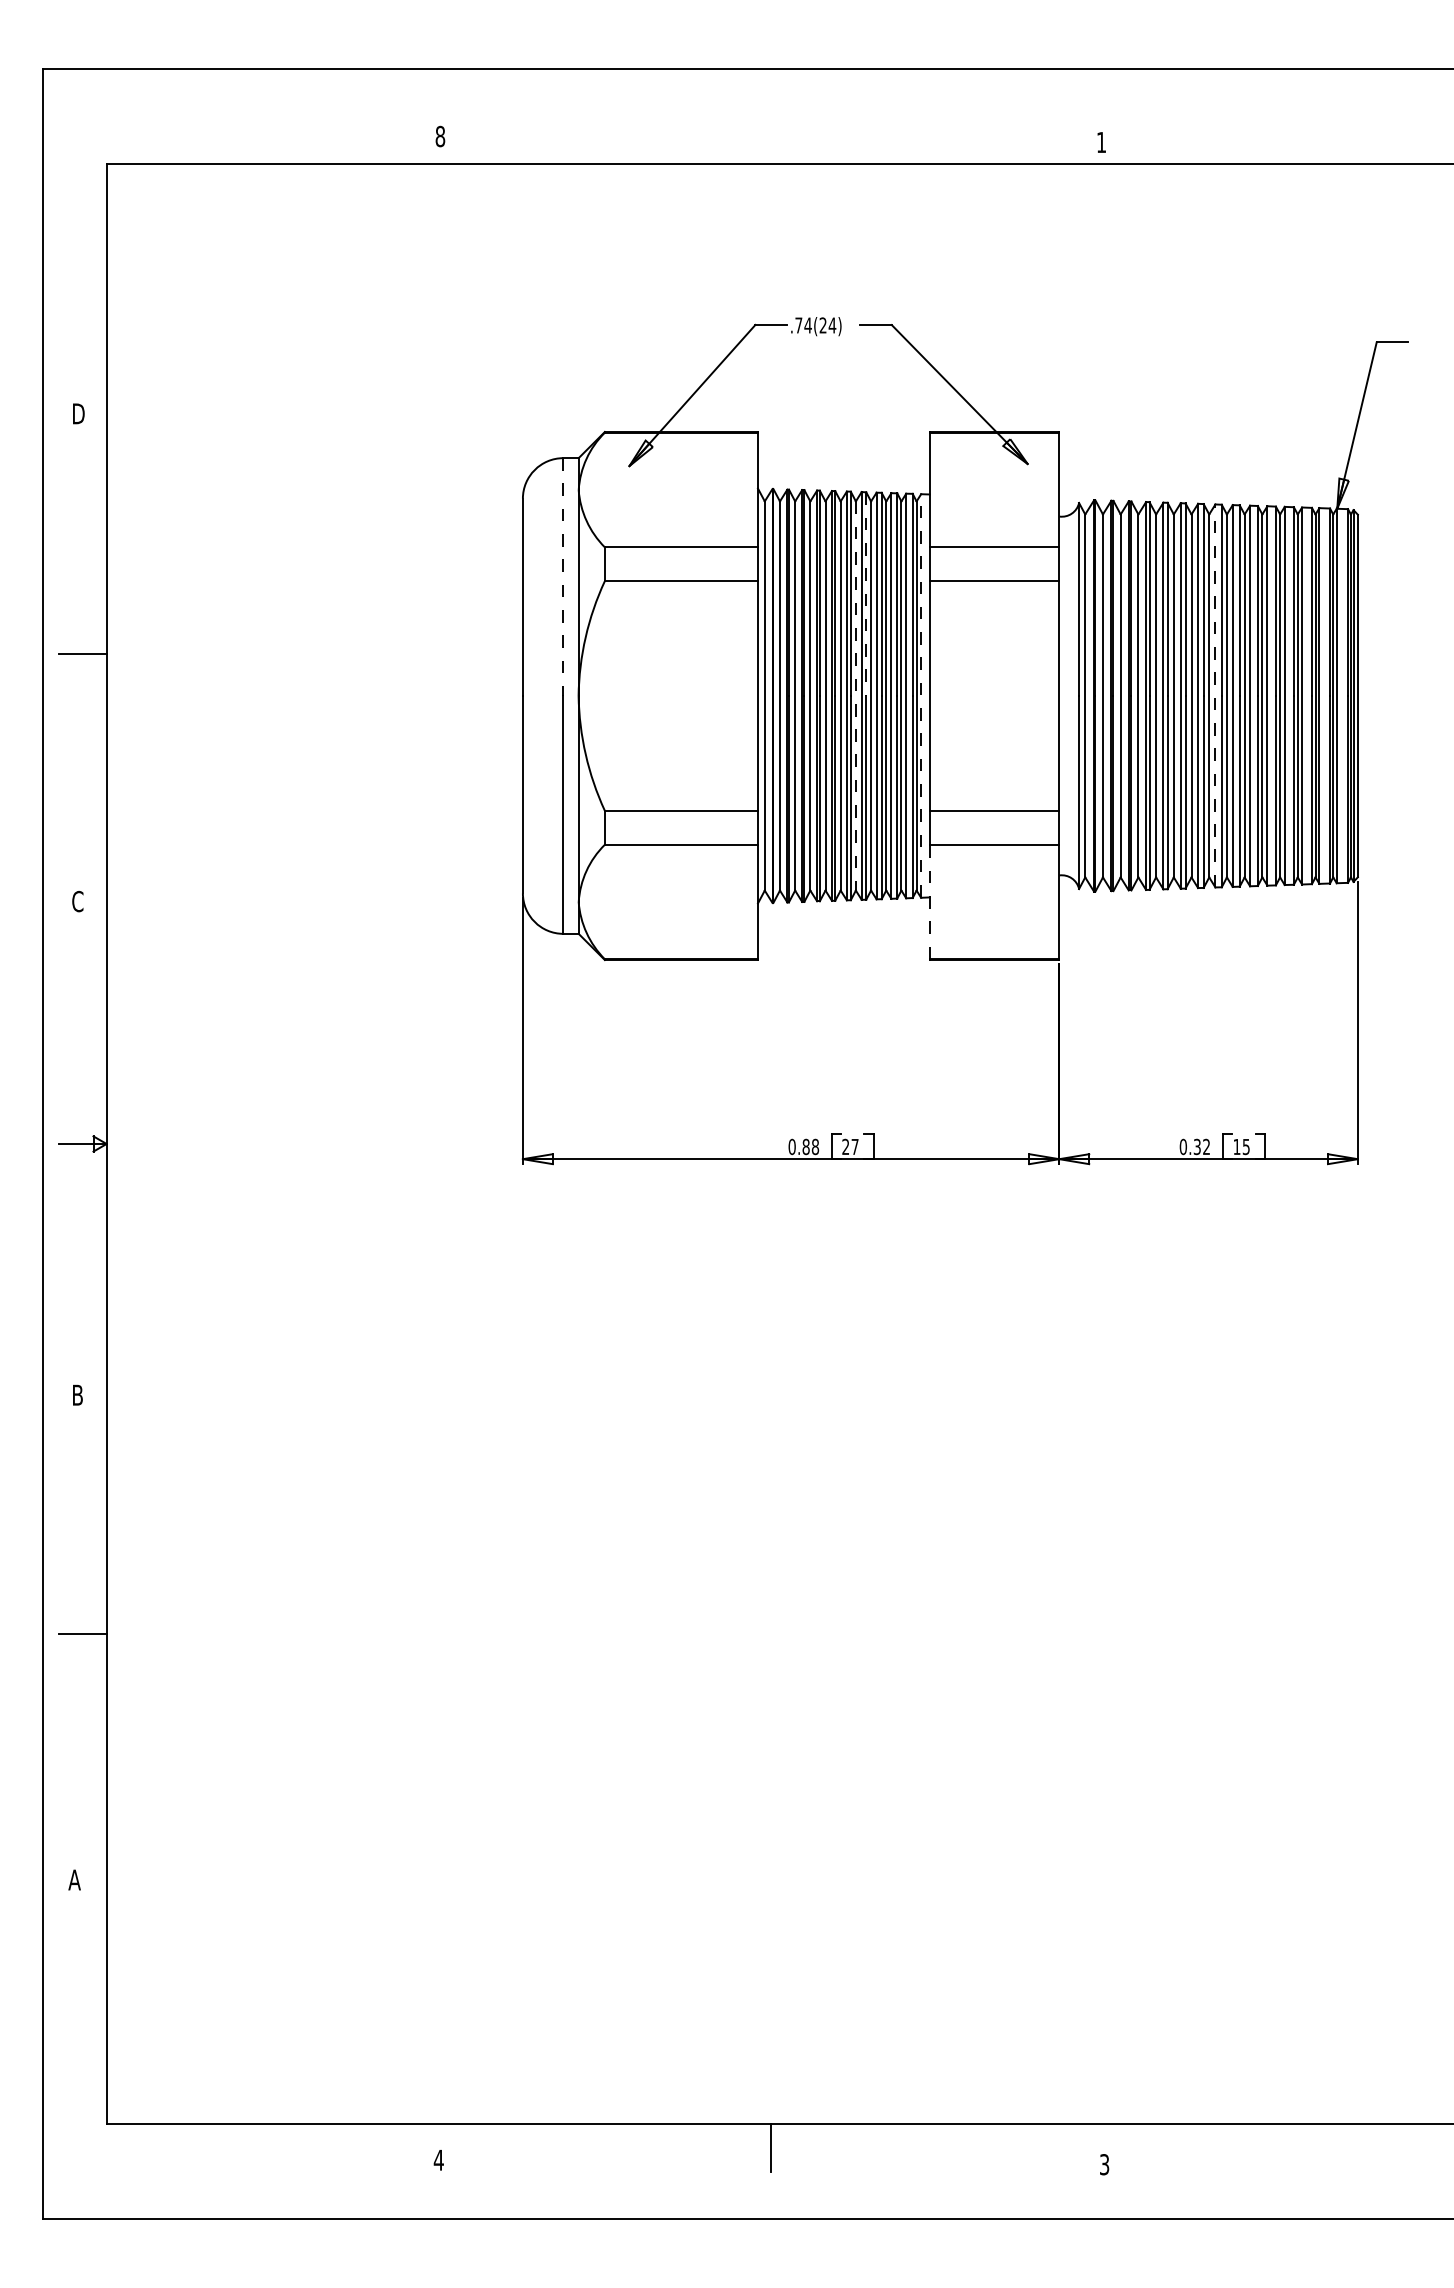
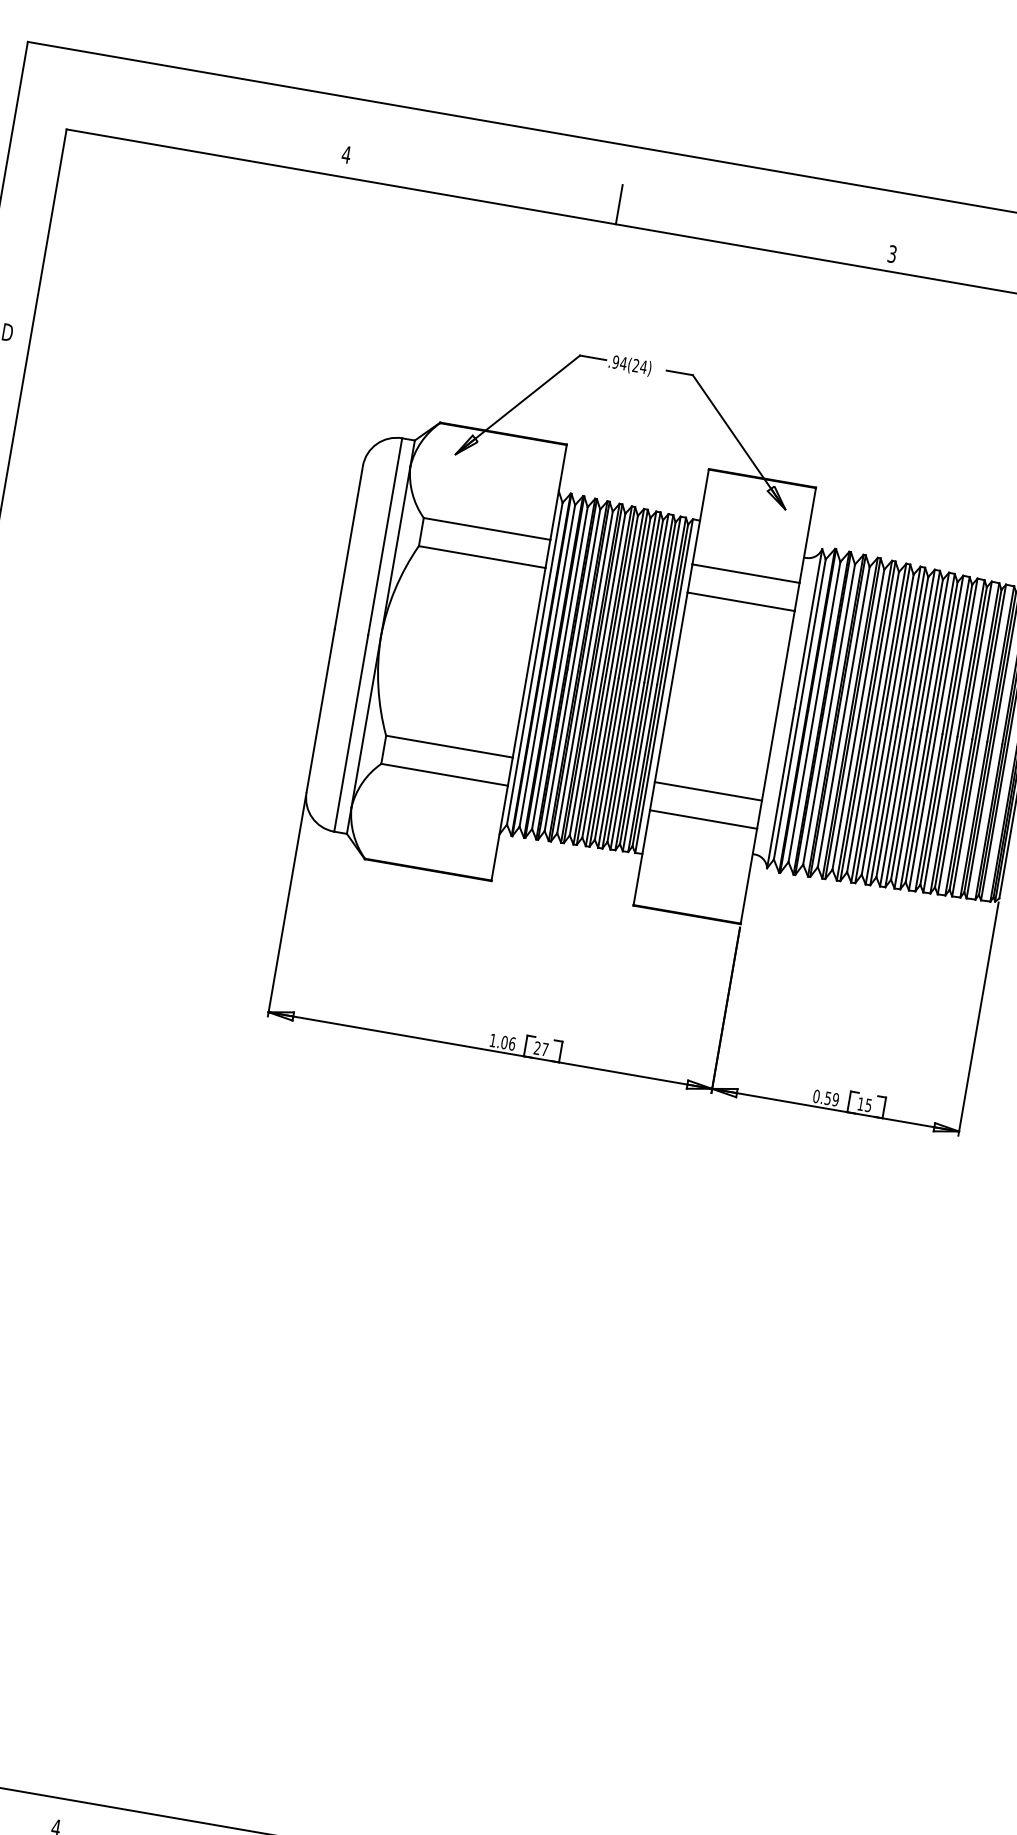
text: (440, 136) -> (346, 154), 8 -> 4
line: (770, 139) -> (619, 204), added
text: (1101, 142) -> (892, 254), 1 -> 3
text: (798, 325) -> (615, 362), .74(24) -> .94(24)
line: (563, 577) -> (385, 537), dashed -> solid
line: (866, 594) -> (633, 594), dashed -> solid
line: (1215, 695) -> (907, 727), dashed -> solid
line: (855, 696) -> (609, 677), dashed -> solid
line: (921, 696) -> (664, 686), dashed -> solid
line: (929, 901) -> (641, 857), dashed -> solid
text: (803, 1146) -> (502, 1041), 0.88 -> 1.06
text: (1202, 1146) -> (832, 1098), 0.32 -> 0.59

